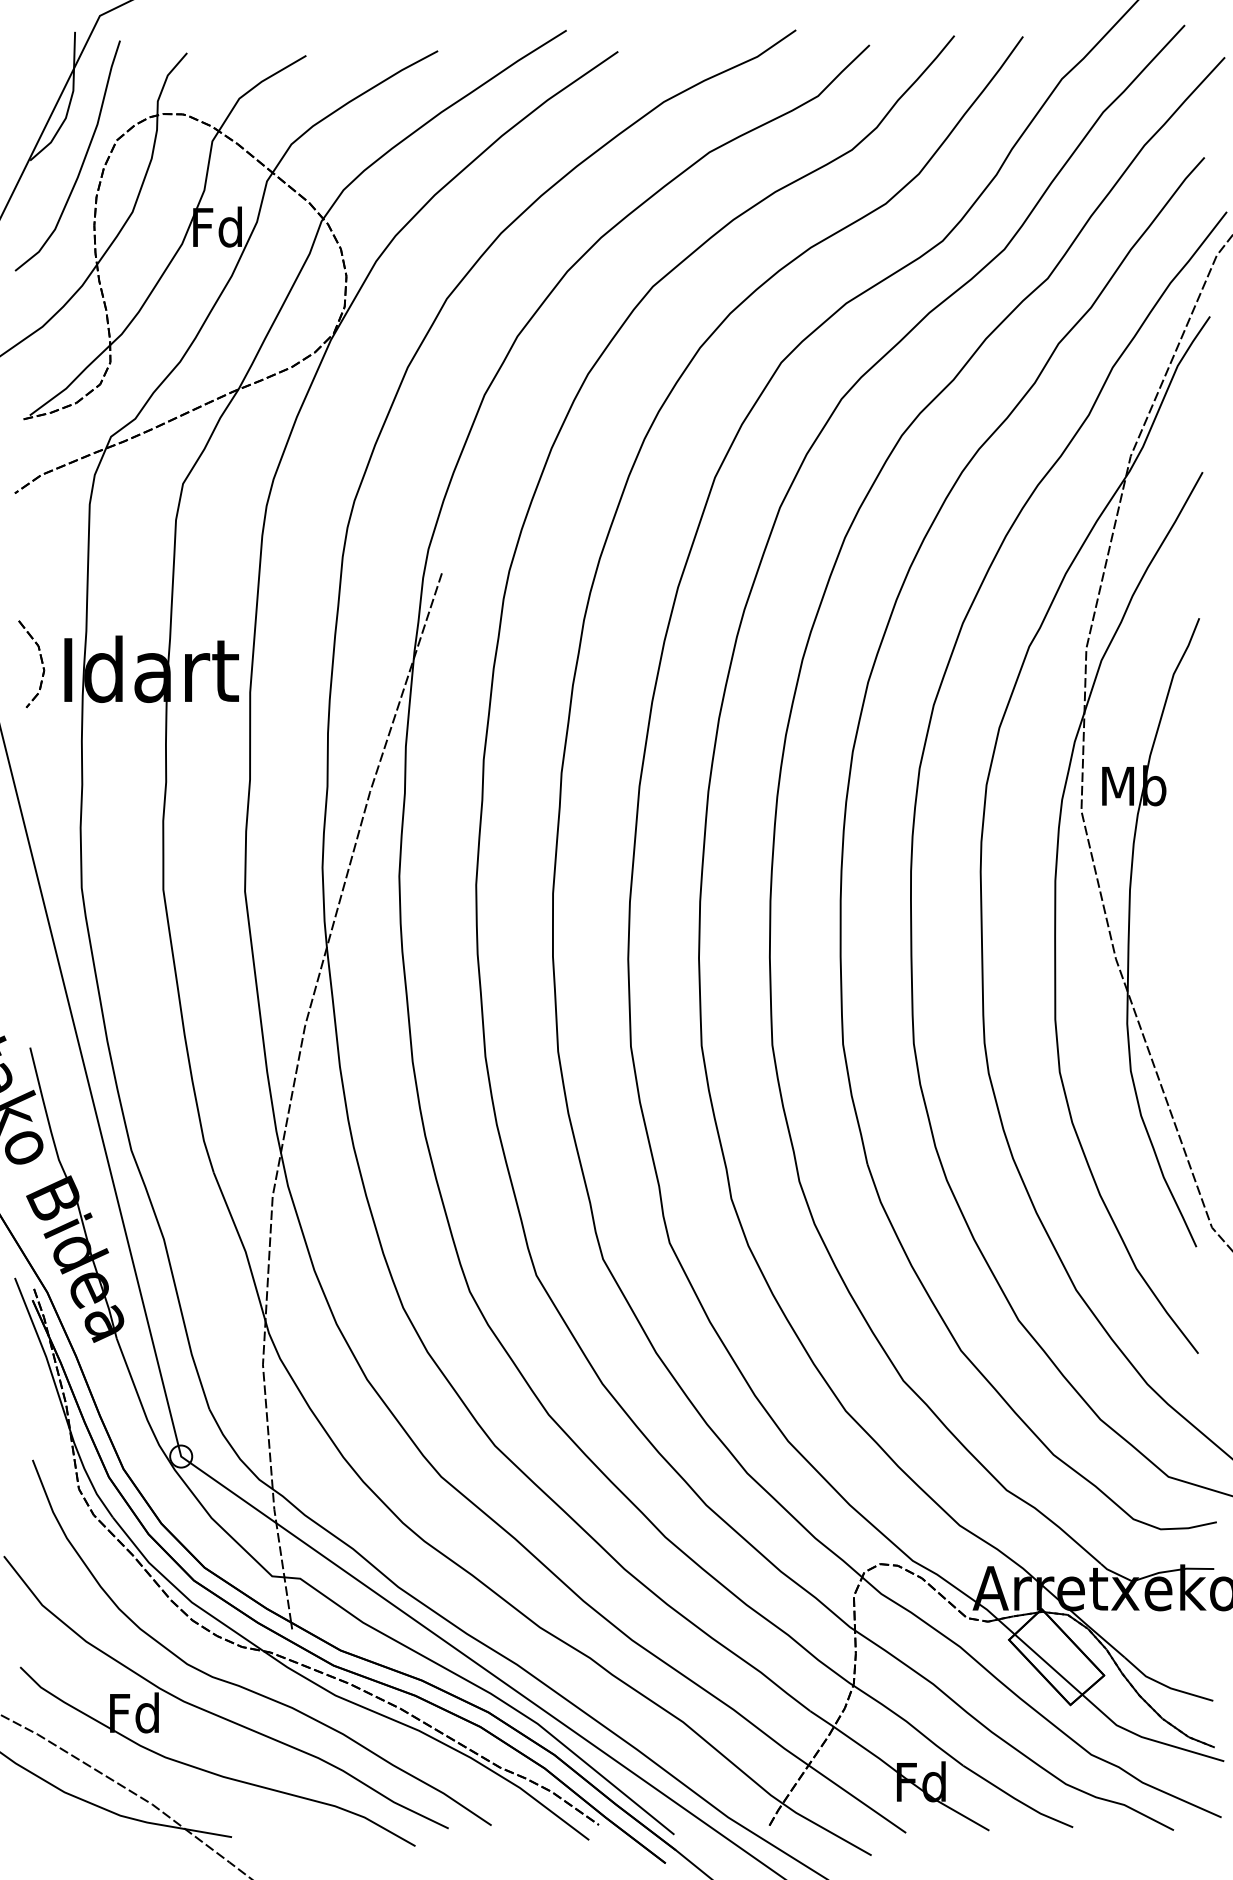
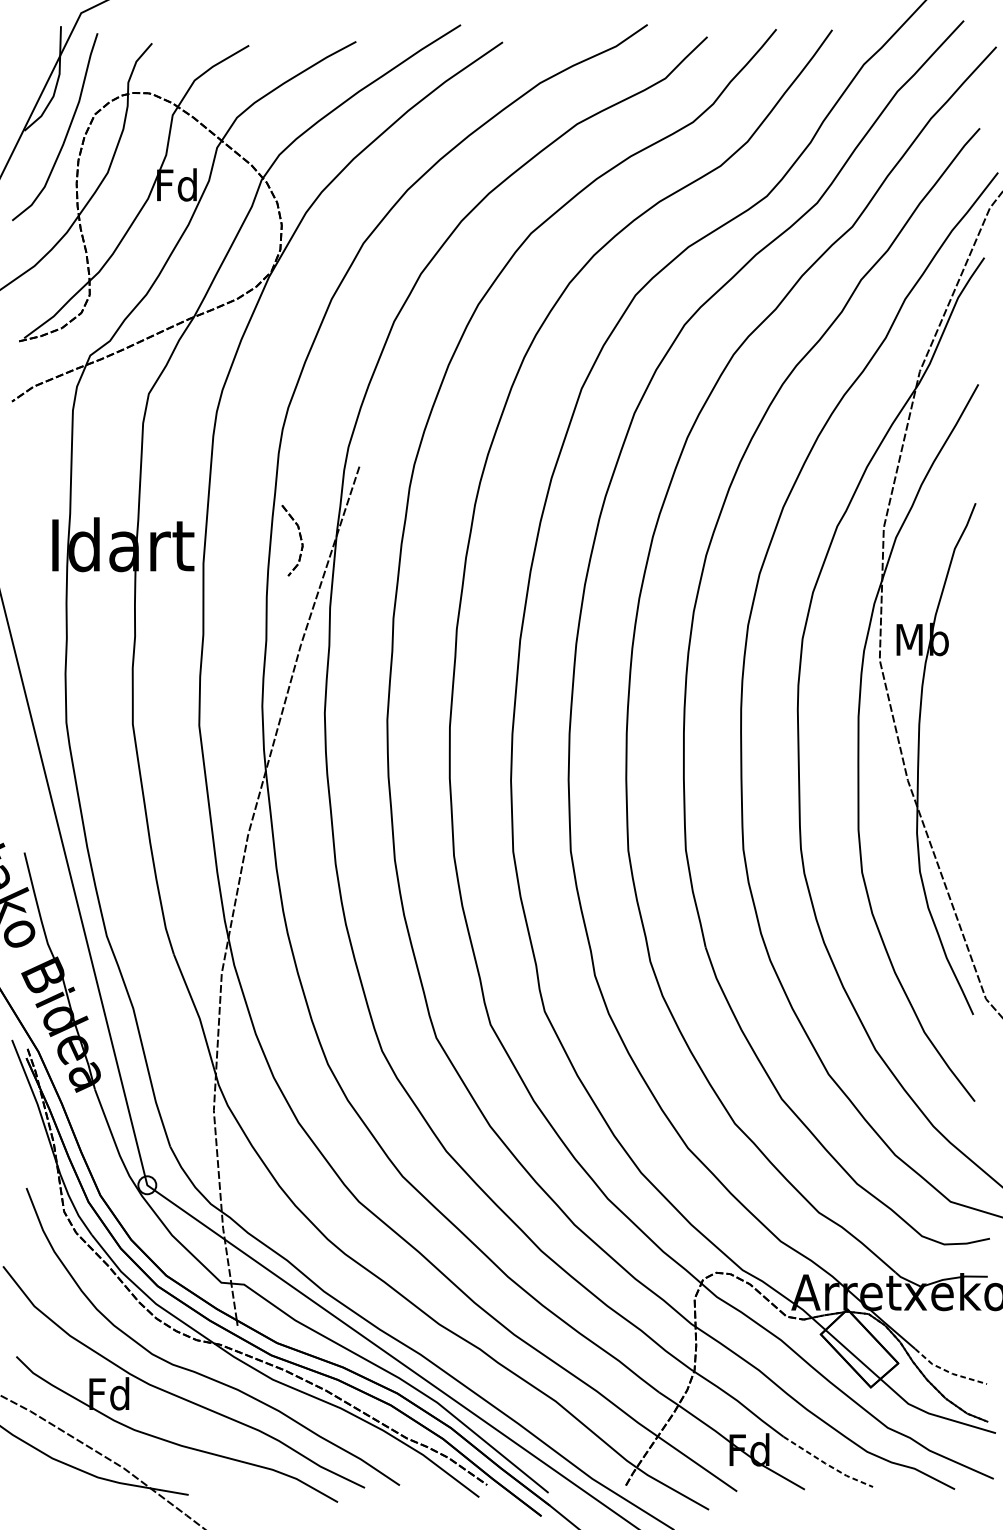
part: (41, 663) -> (300, 540), moved
line: (1165, 1685) -> (948, 1371), solid -> dashed
line: (1017, 1799) -> (827, 1464), solid -> dashed

